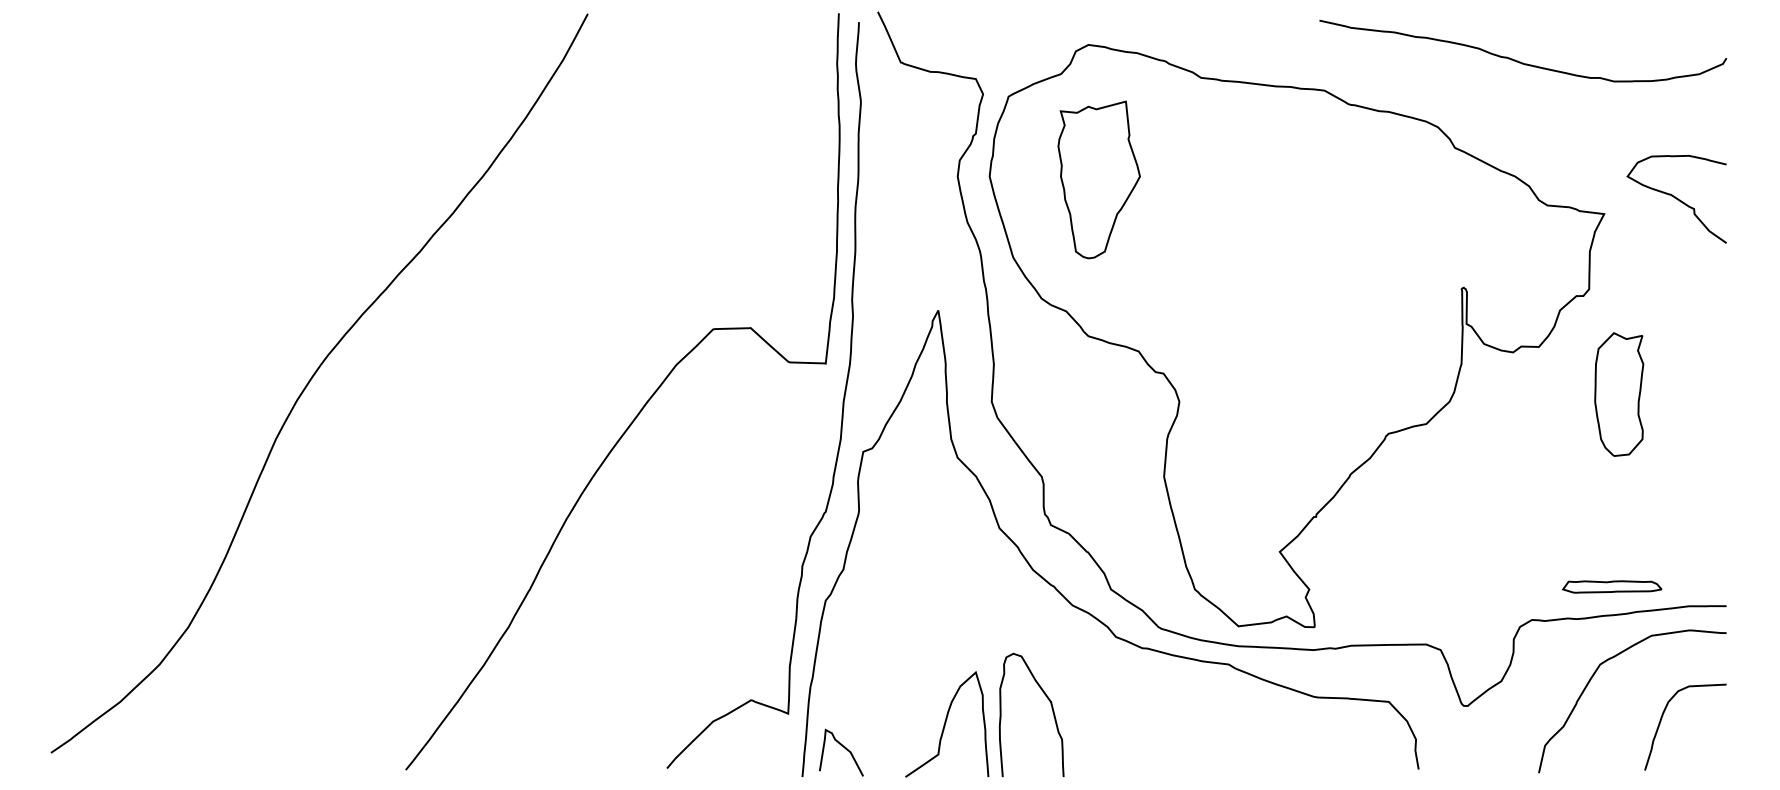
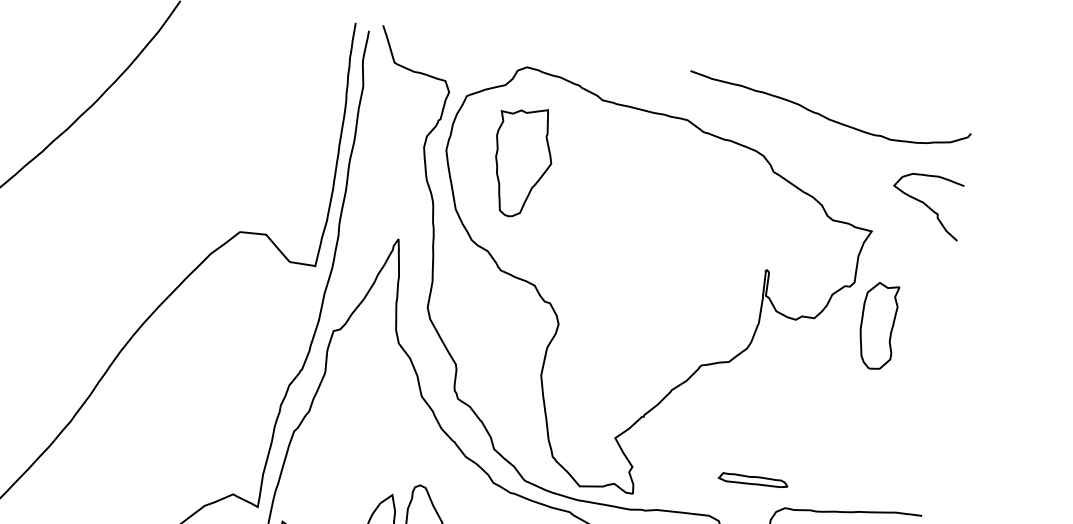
curve: (1676, 199) -> (926, 206), moved
part: (1619, 394) -> (878, 326), moved
part: (1611, 586) -> (752, 480), moved

